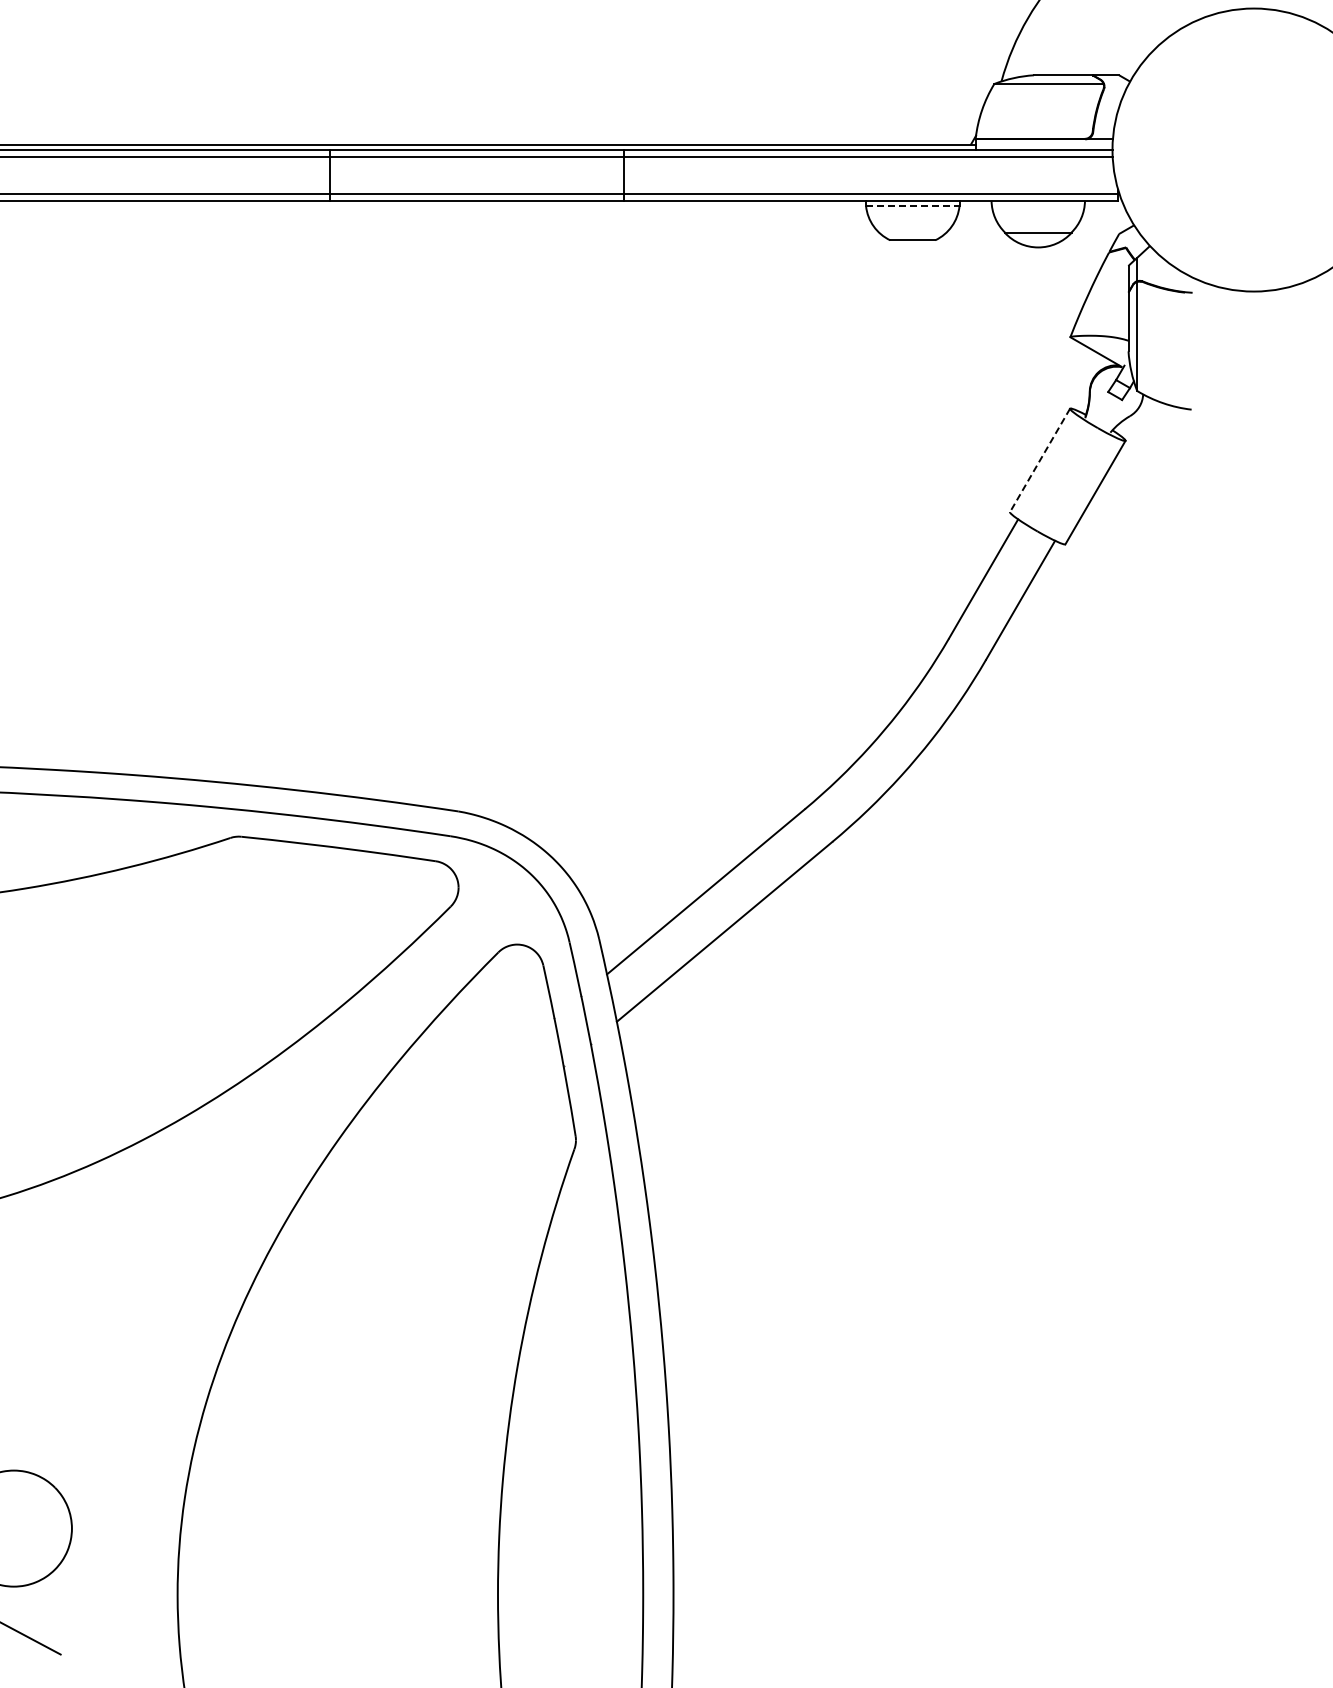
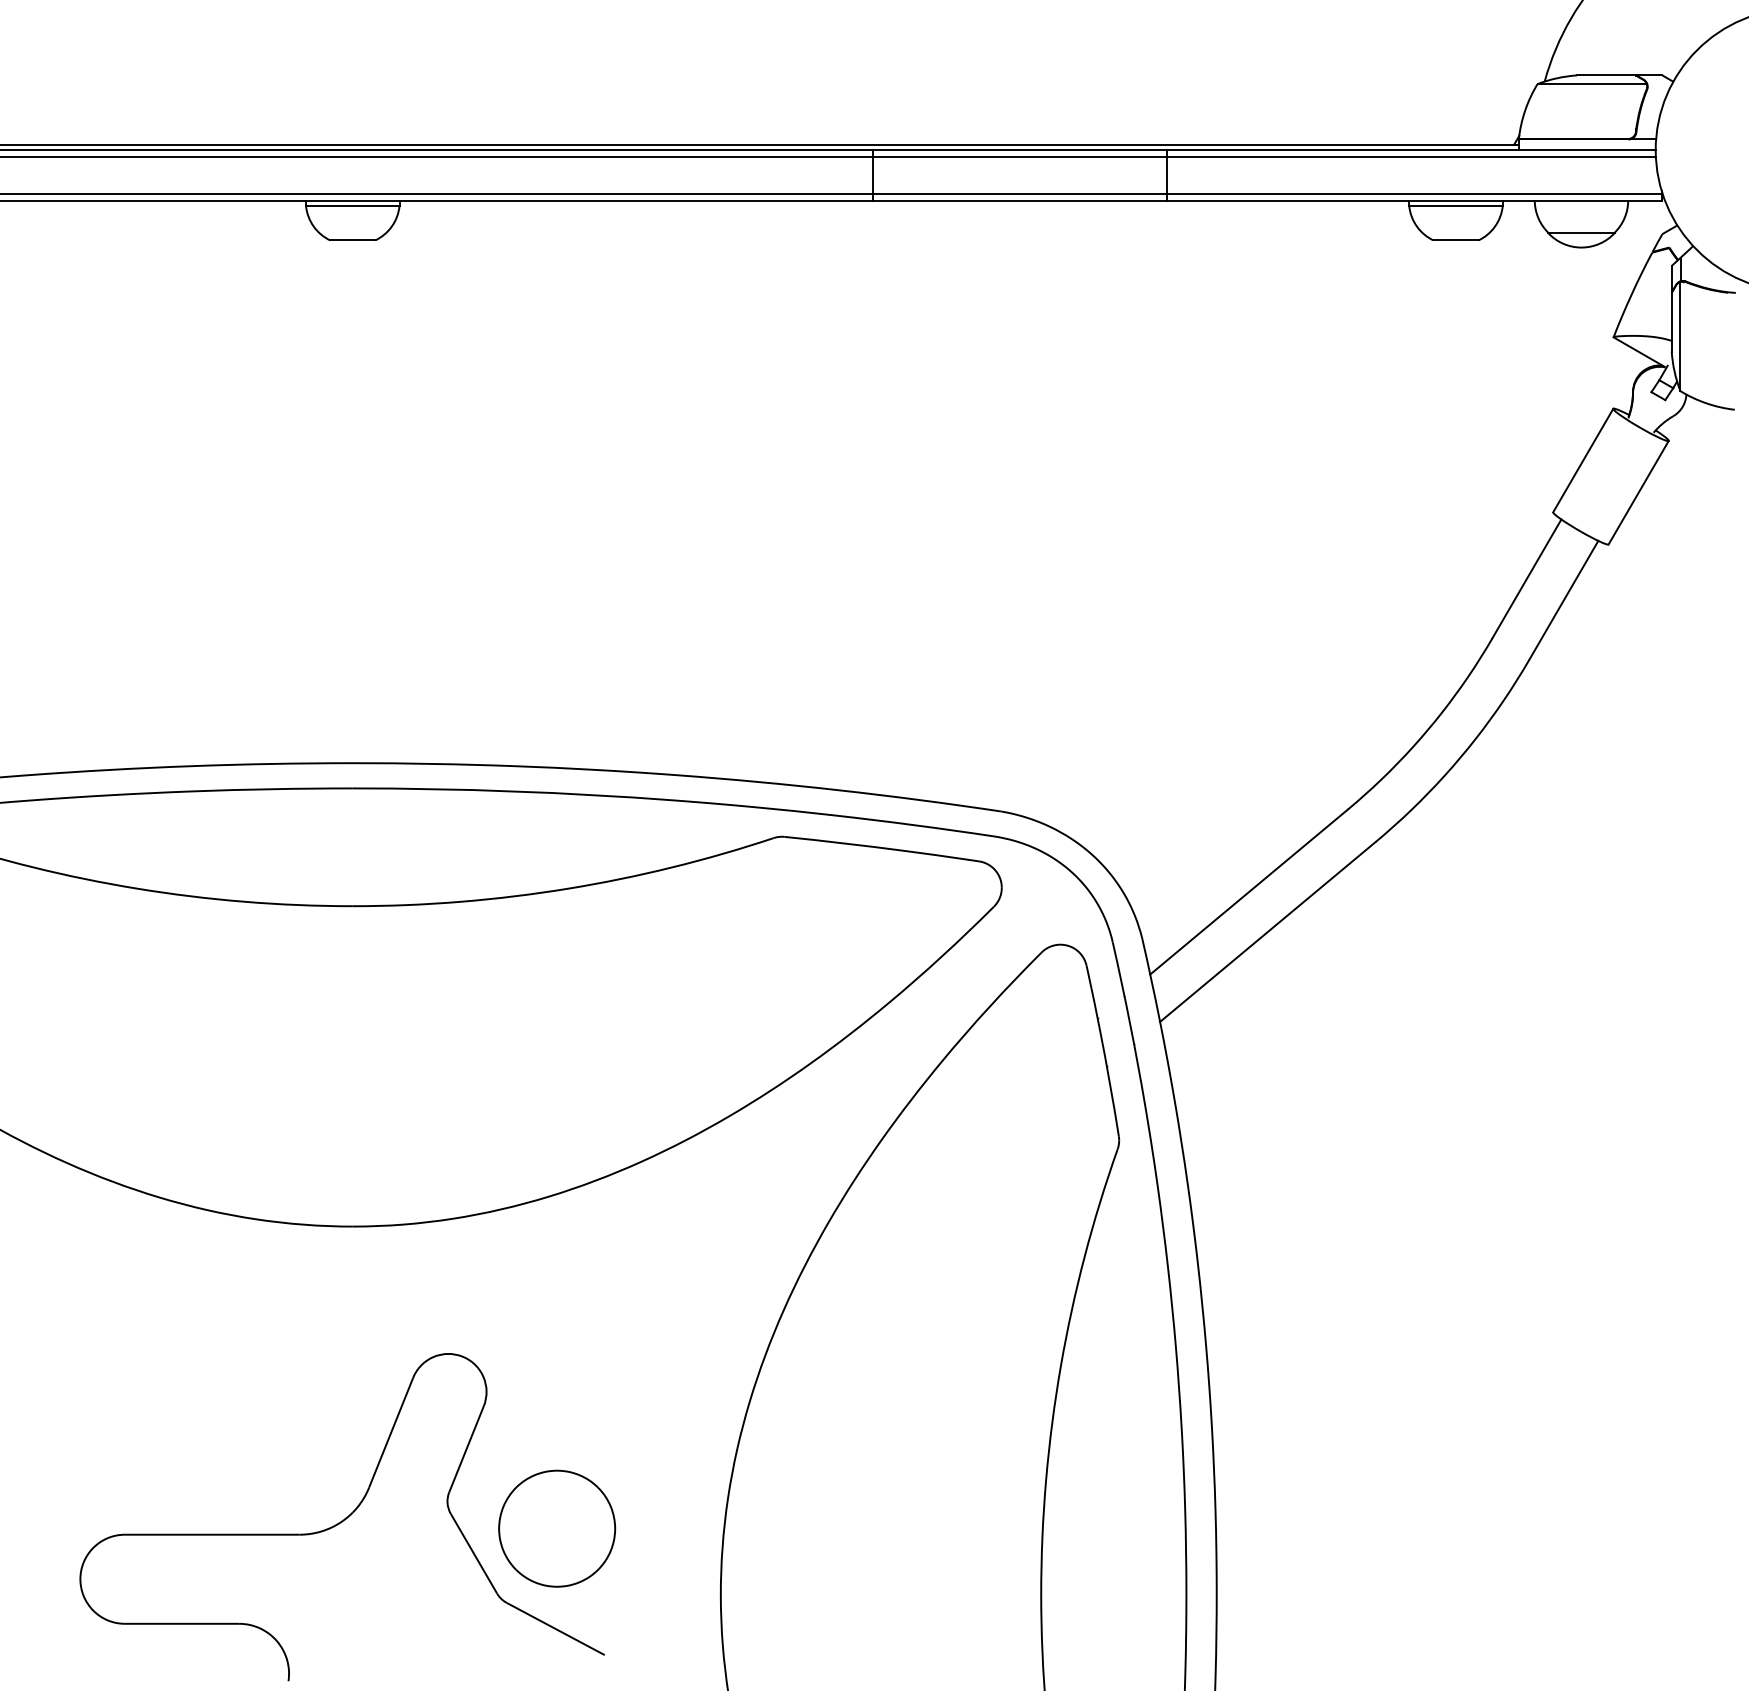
line: (913, 206) -> (1456, 206), dashed -> solid
line: (1040, 460) -> (1583, 460), dashed -> solid

